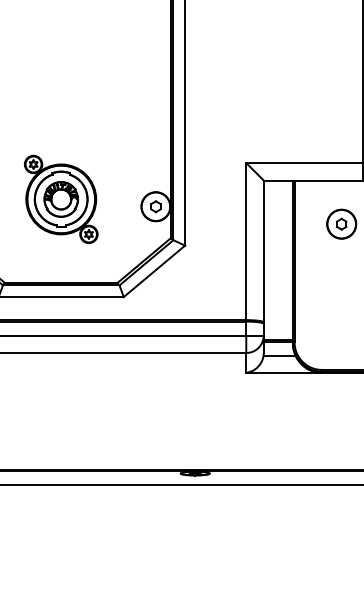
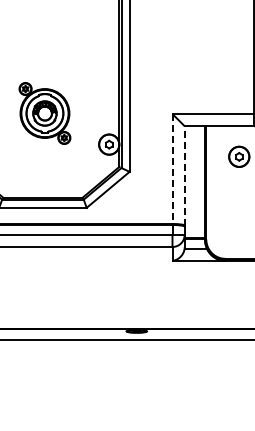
part: (60, 199) -> (44, 113), moved
line: (246, 242) -> (172, 169), solid -> dashed
line: (263, 250) -> (184, 175), solid -> dashed

